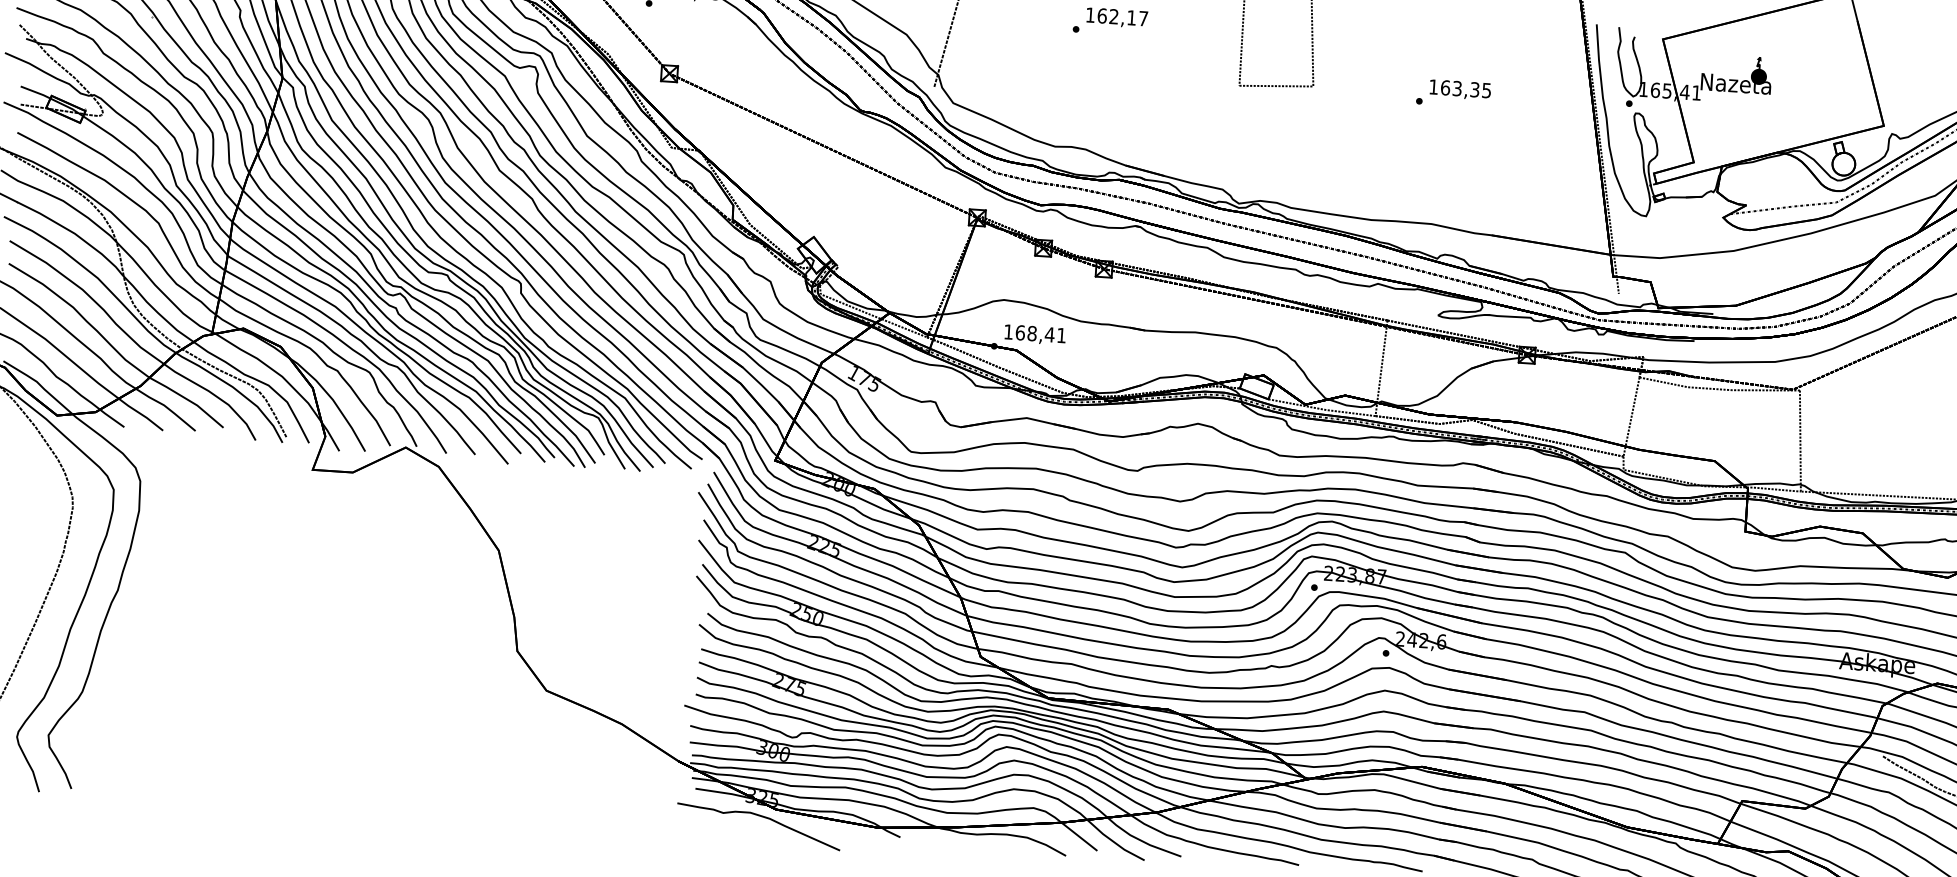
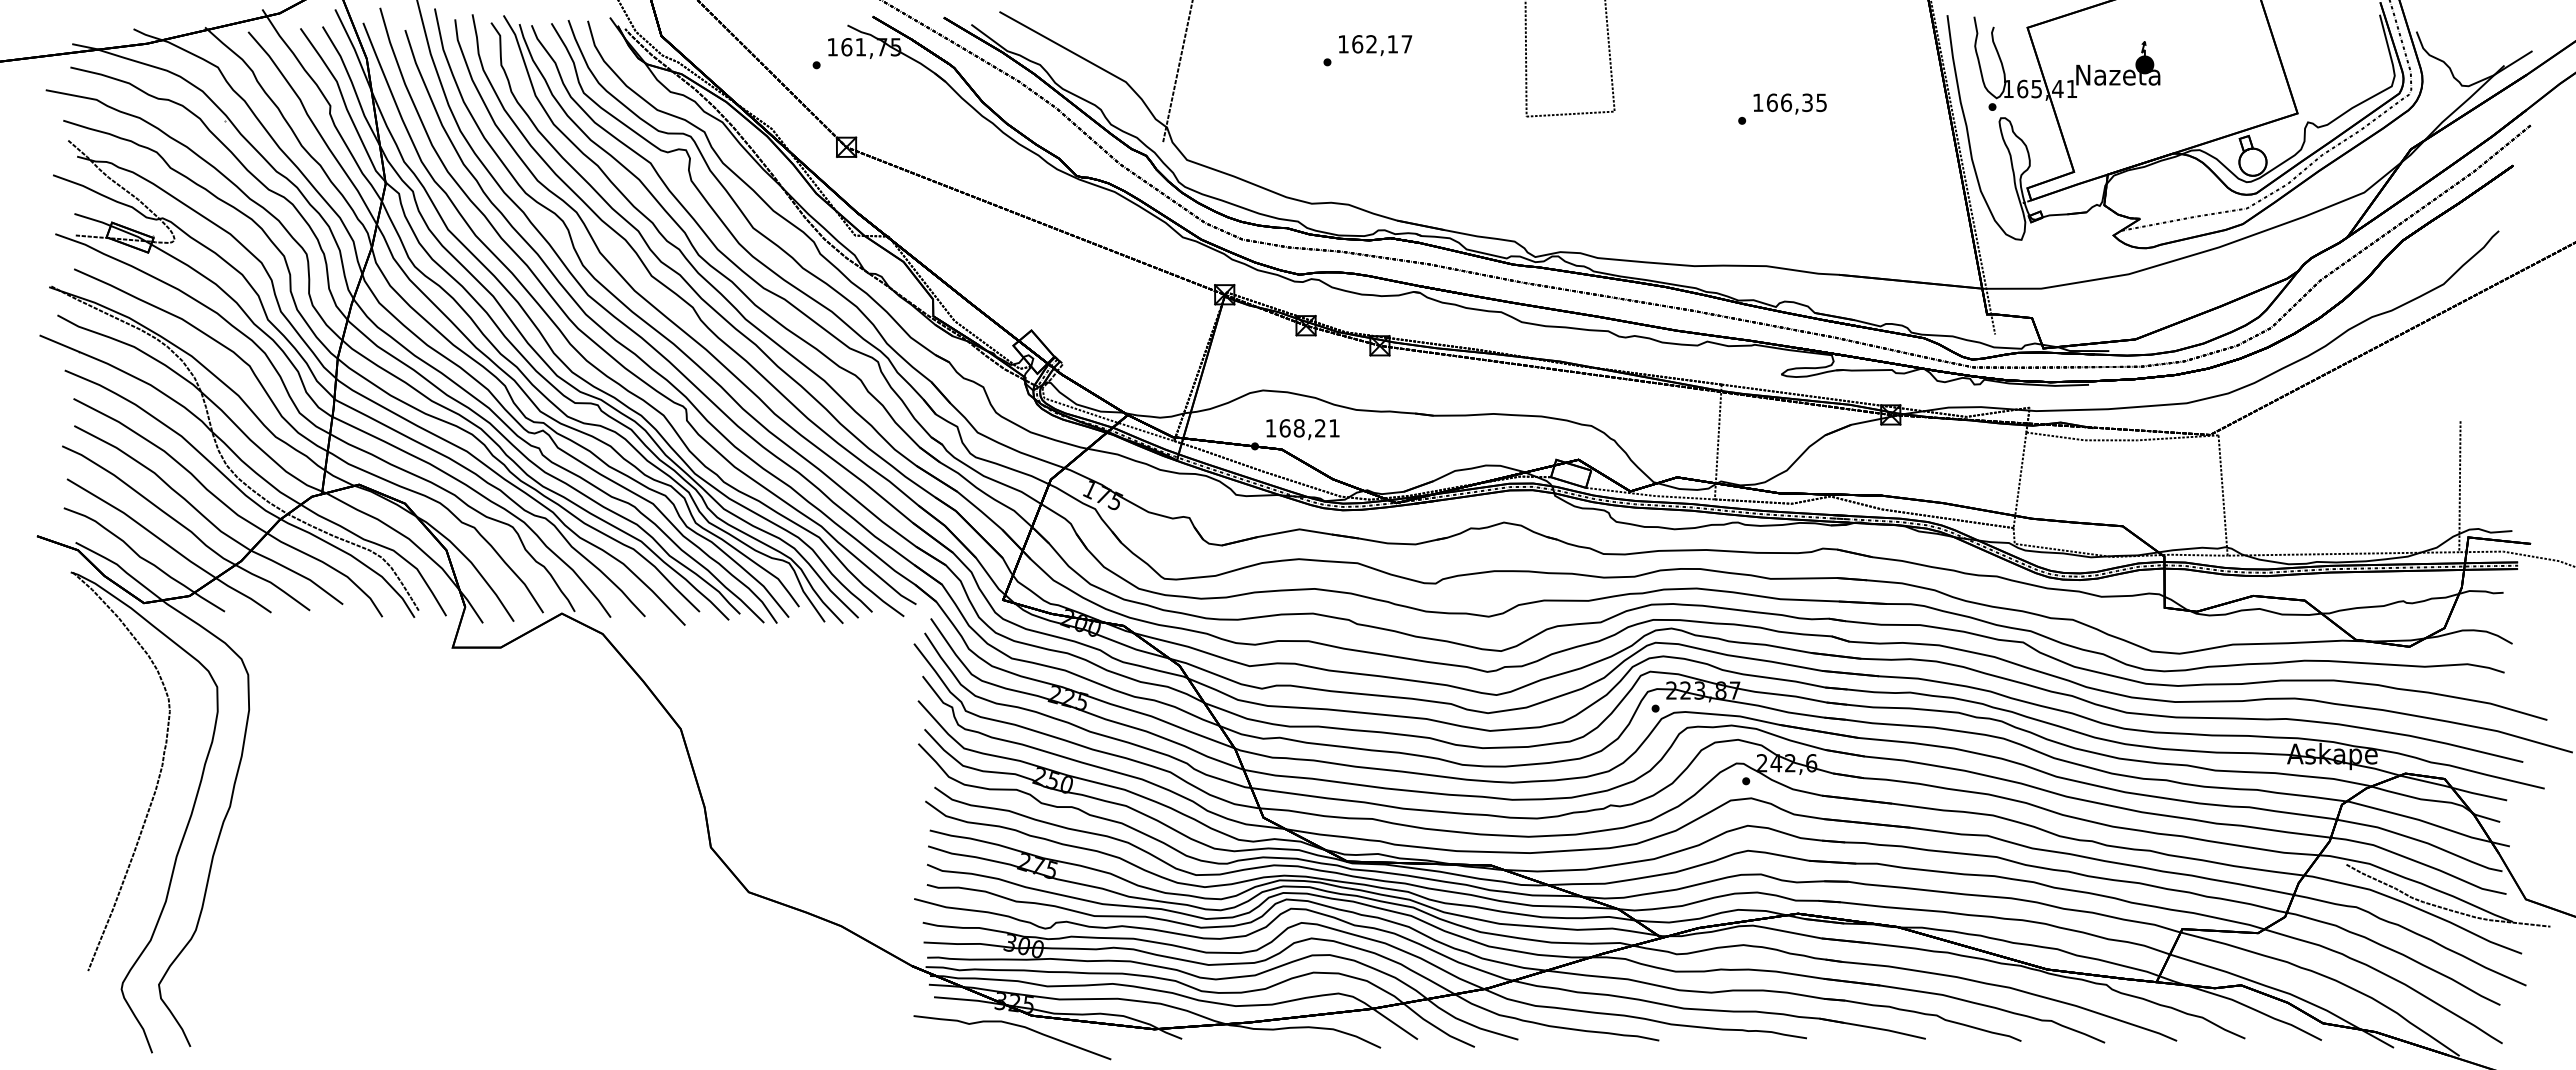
text: (1457, 88) -> (1786, 102), 163,35 -> 166,35
text: (1049, 334) -> (1320, 428), 168,41 -> 168,21

